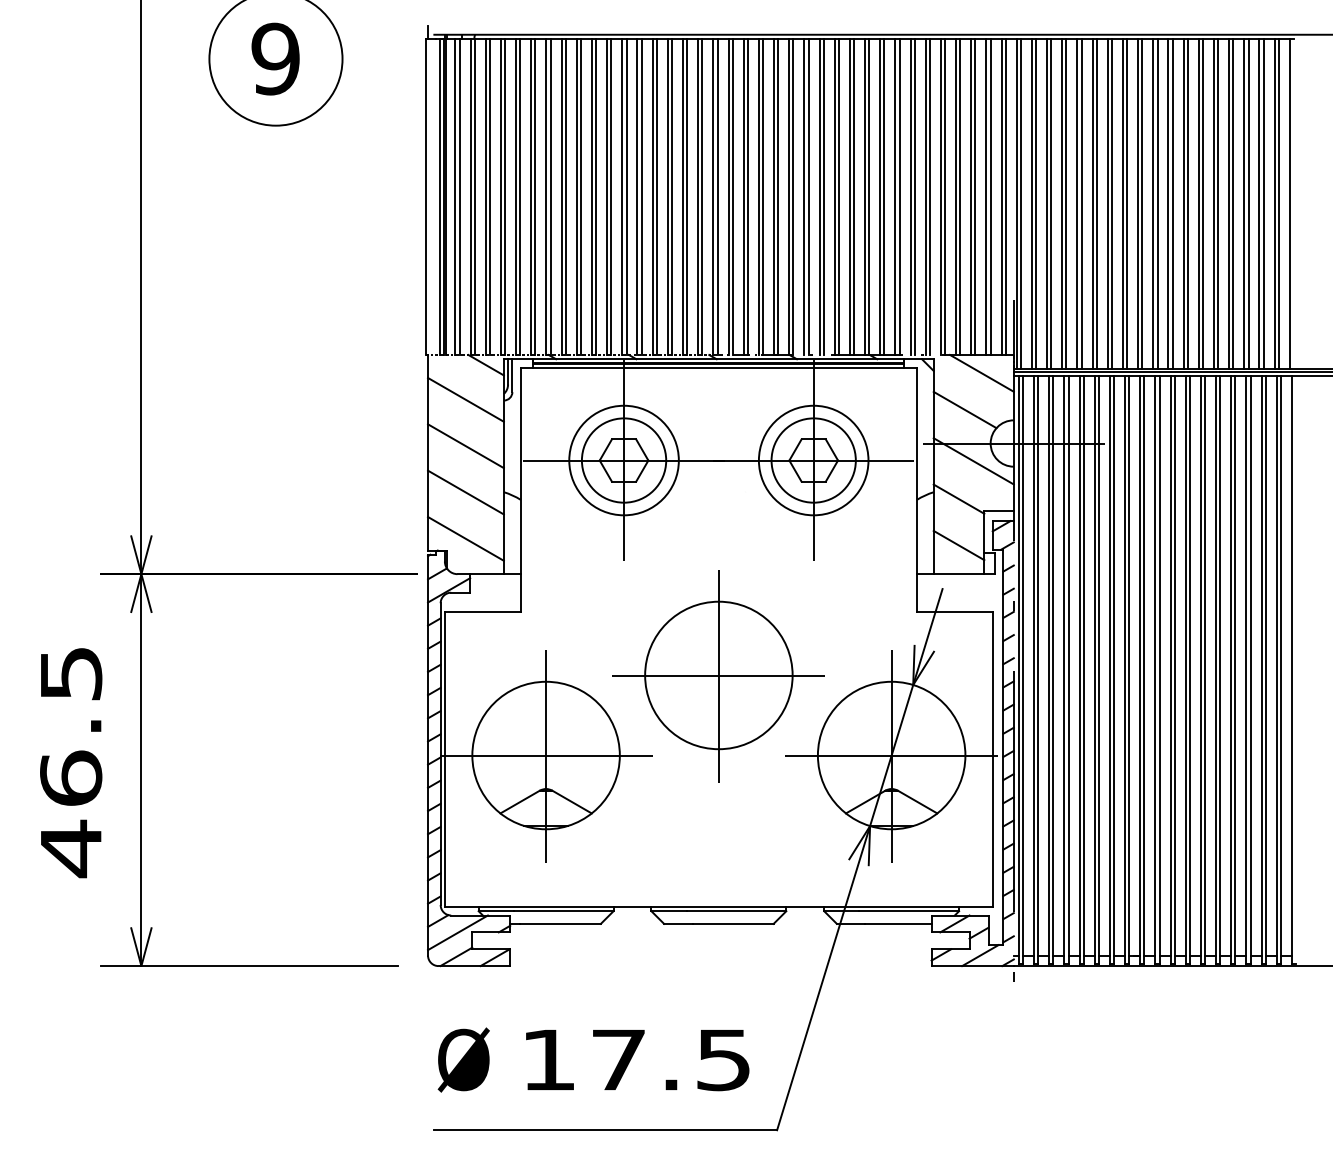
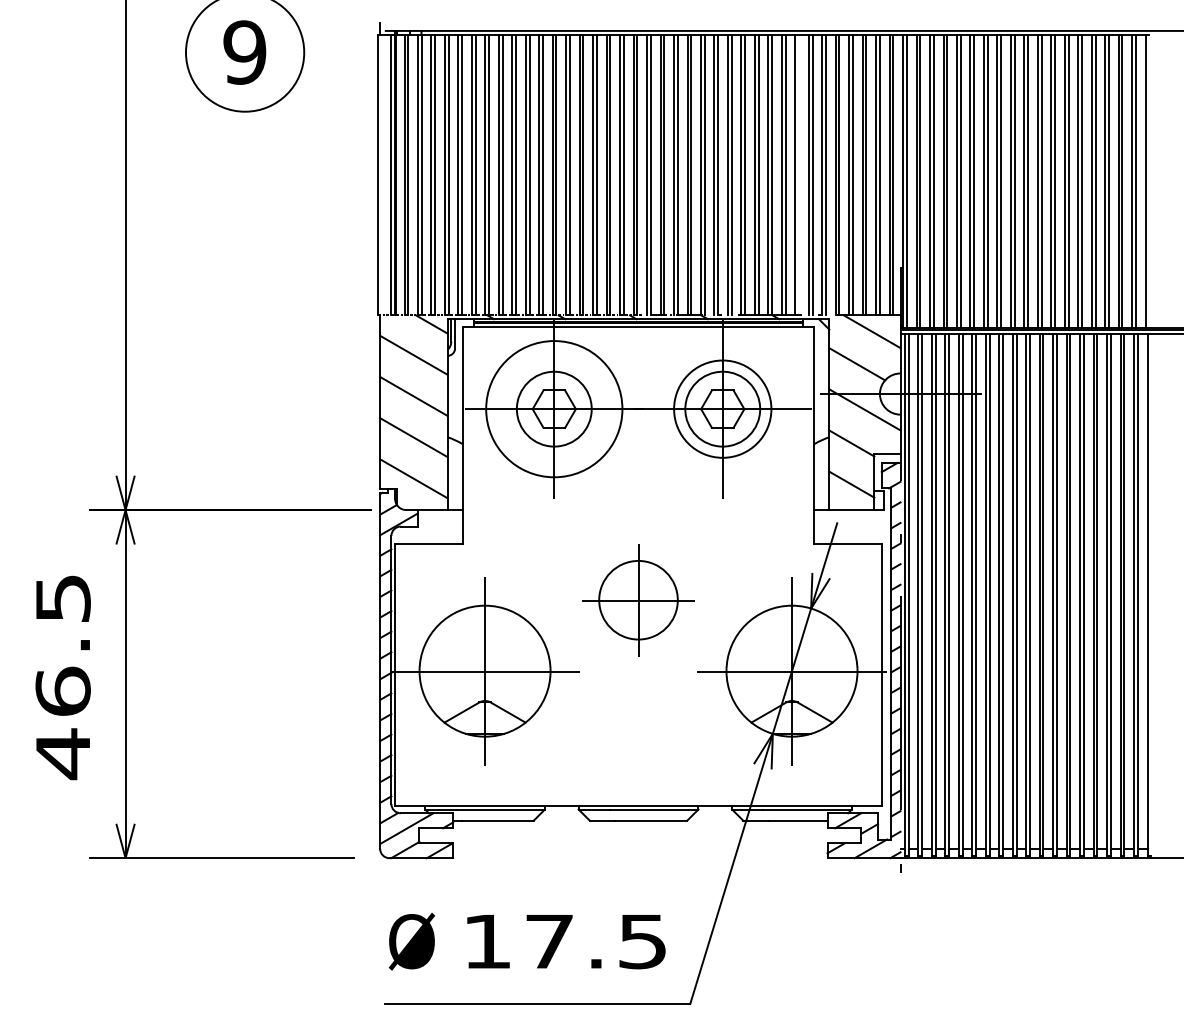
line: (900, 196) -> (799, 174), removed
circle: (623, 459) -> (553, 408), size x1.4
part: (718, 675) -> (638, 600), size x0.6

